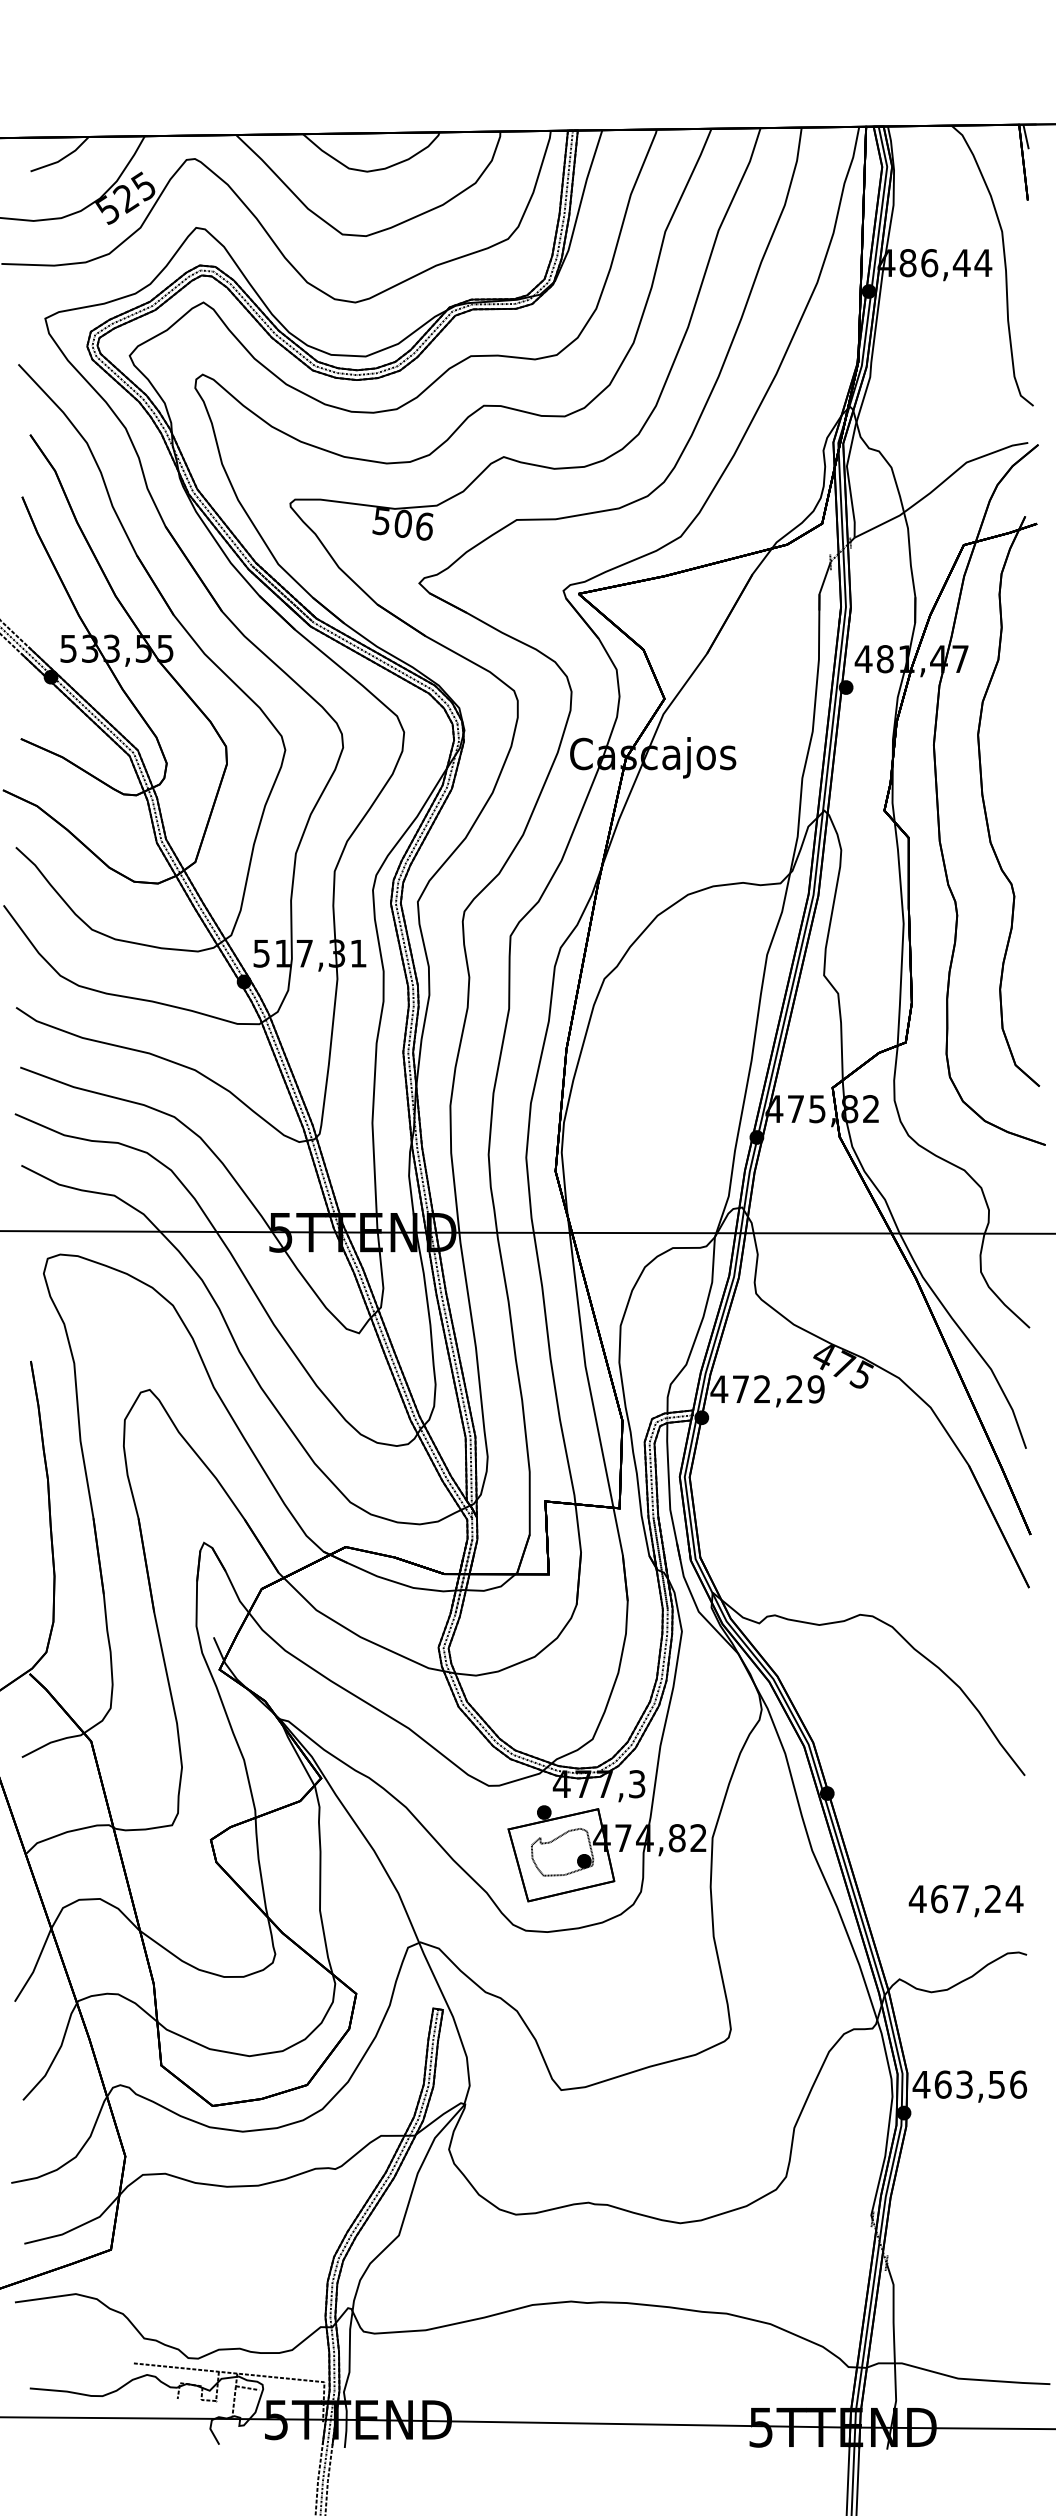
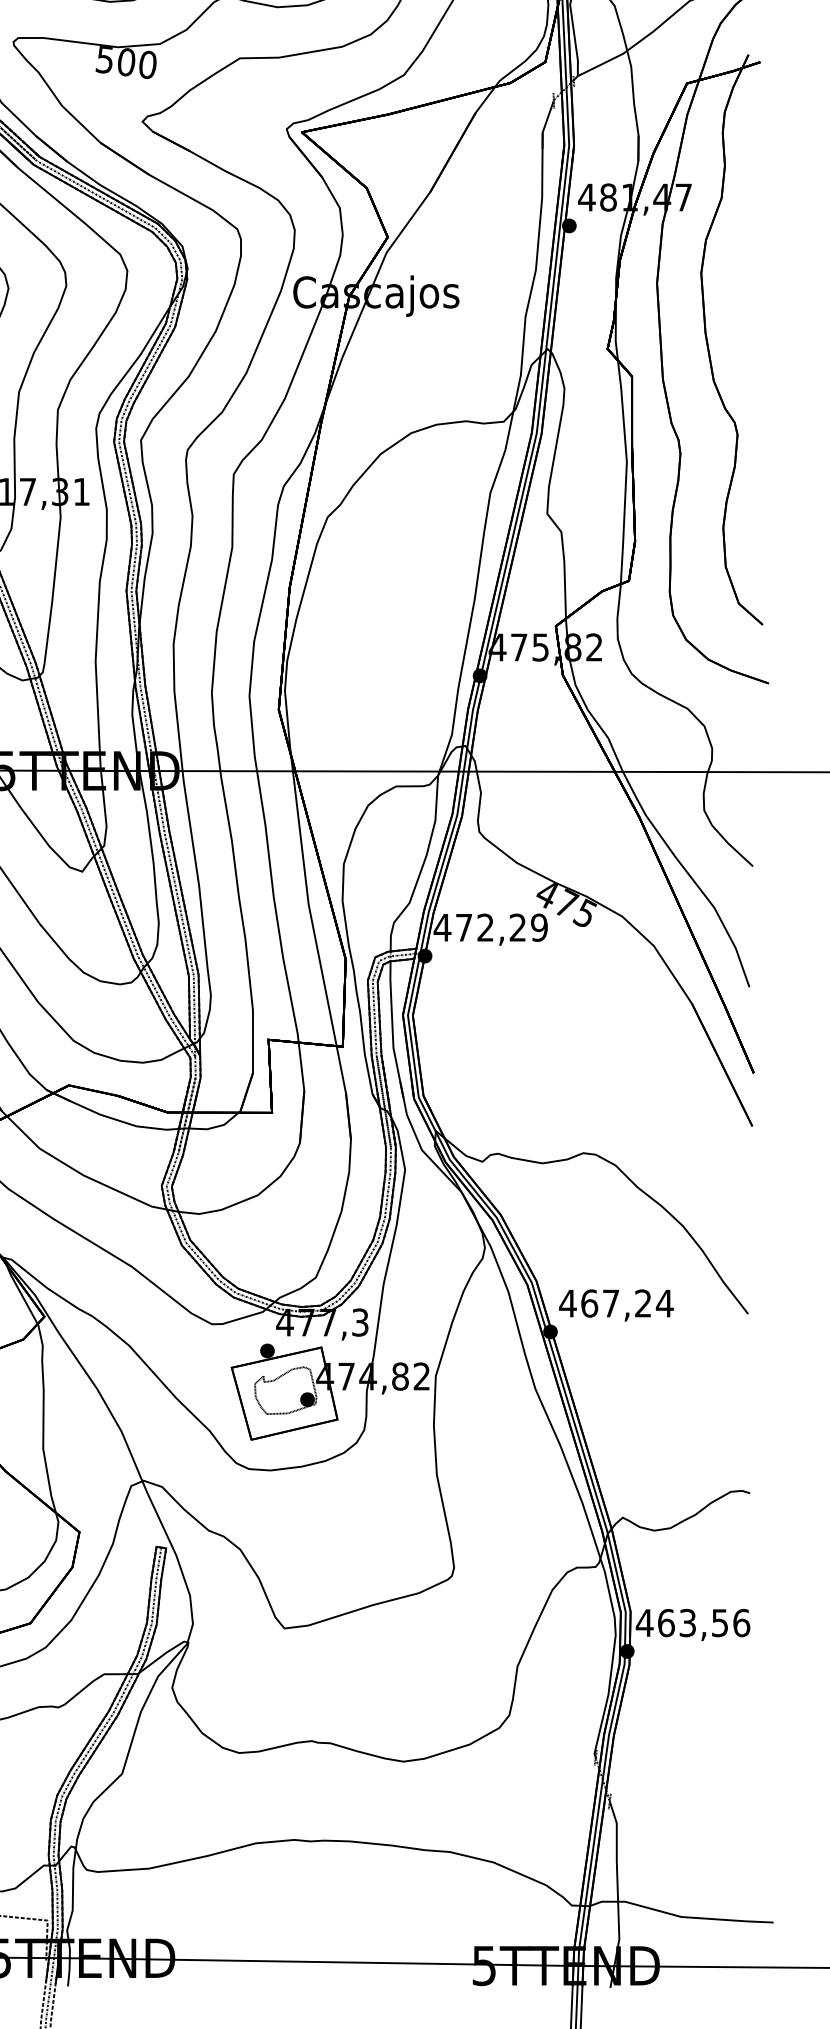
text: (424, 526) -> (147, 64), 506 -> 500
text: (965, 1901) -> (615, 1305), moved

